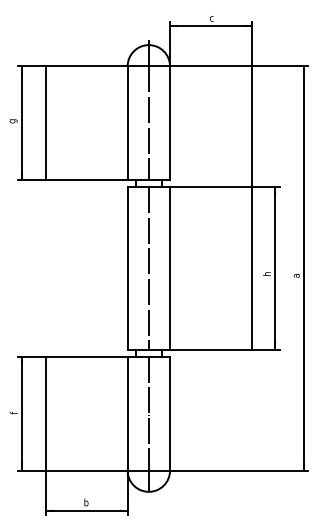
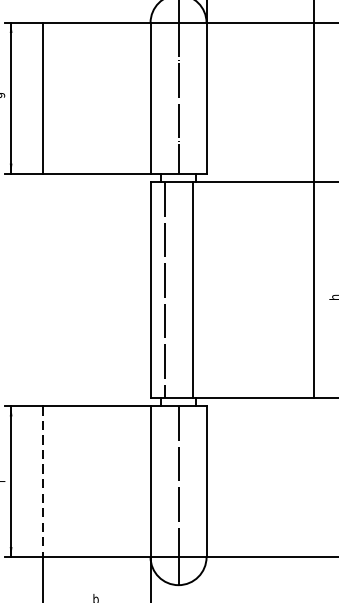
line: (148, 268) -> (164, 290), moved
line: (170, 268) -> (193, 290), moved
line: (46, 414) -> (43, 482), solid -> dashed

